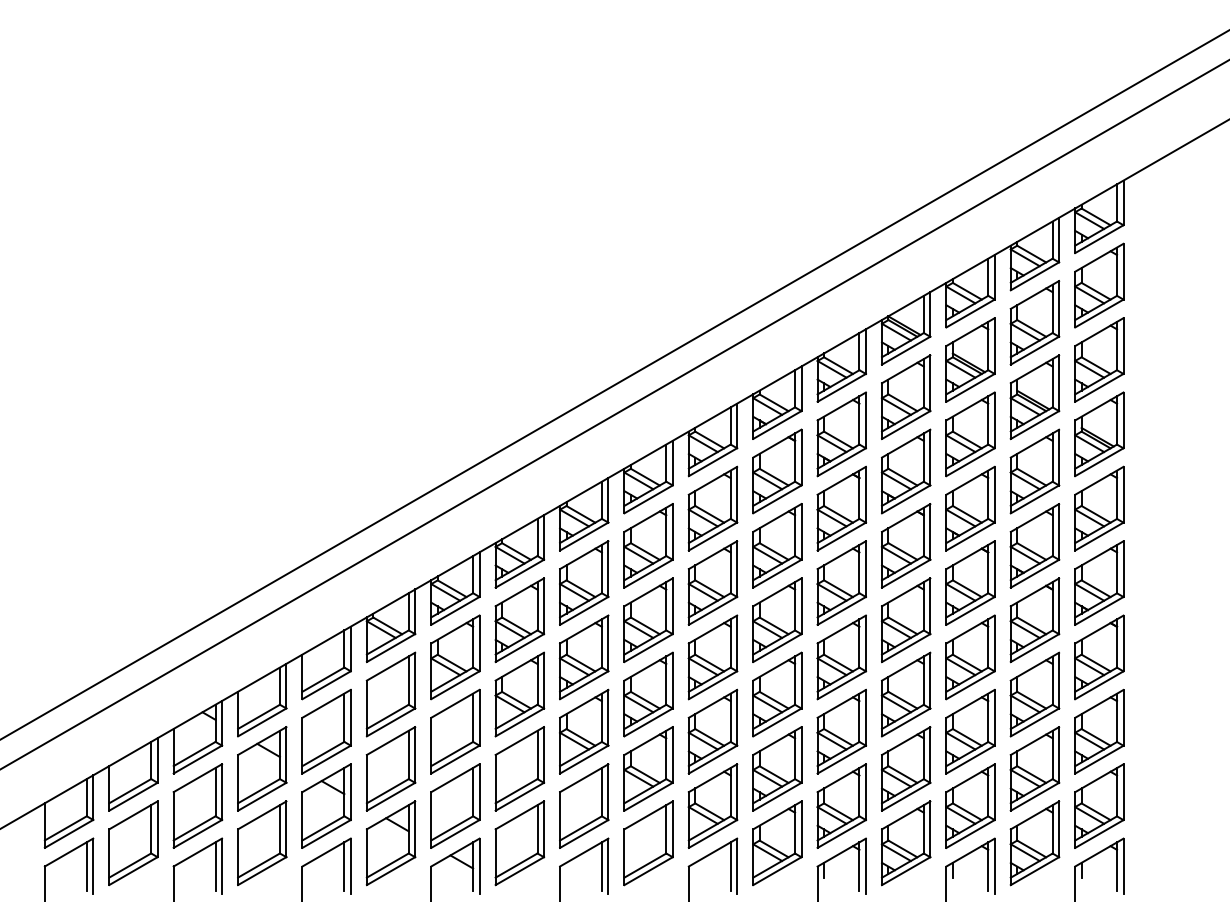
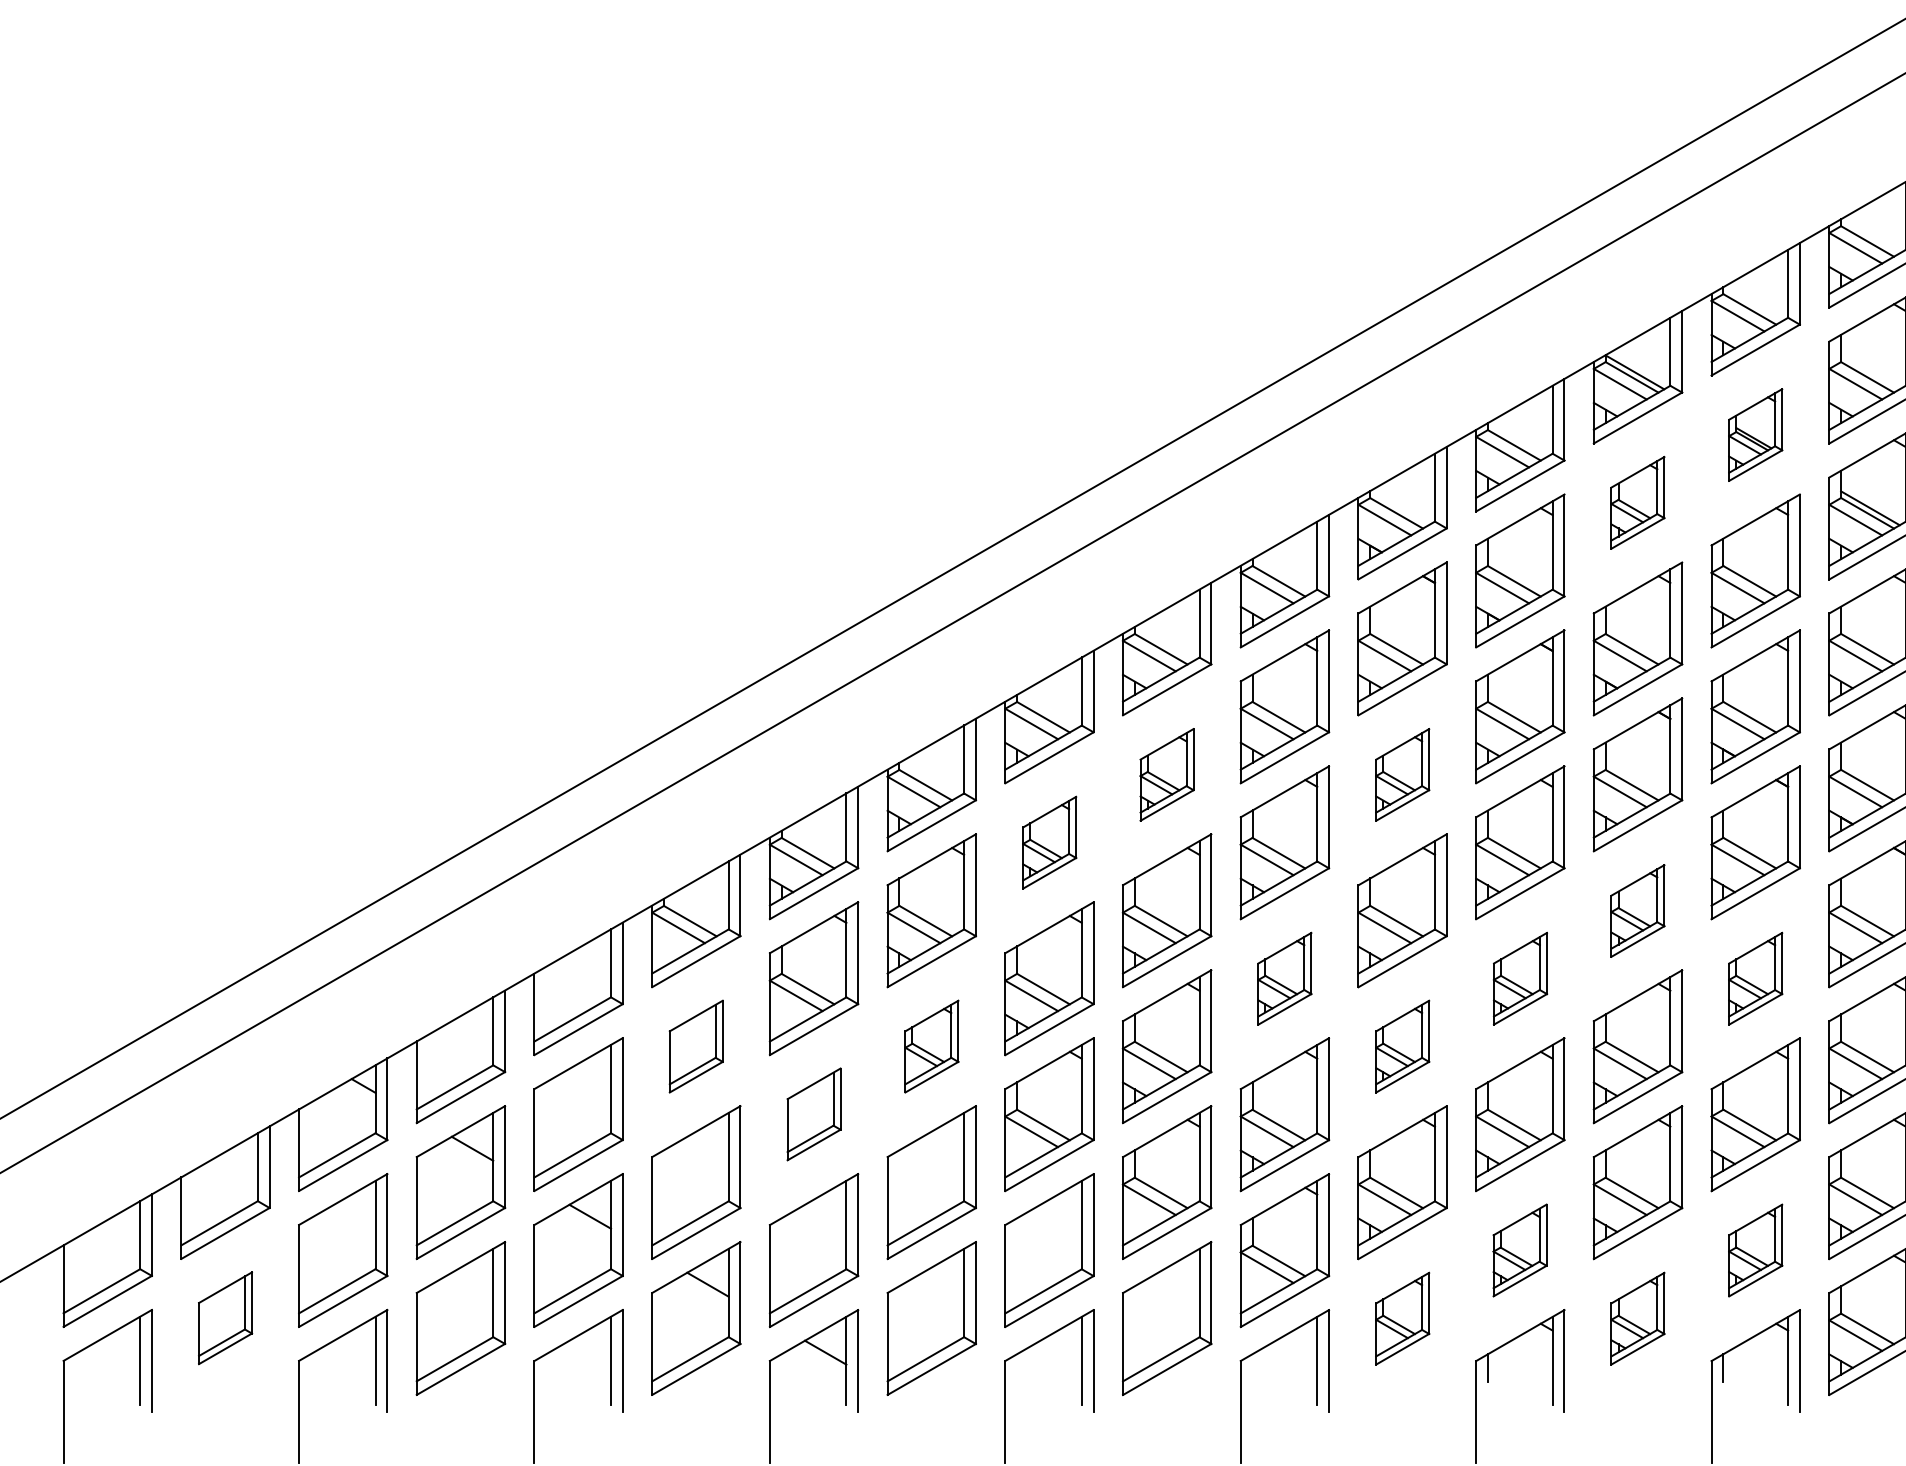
part: (970, 359) -> (1755, 434), size x0.6
part: (905, 396) -> (1636, 501), size x0.6
part: (648, 545) -> (1166, 774), size x0.6
part: (777, 545) -> (1402, 774), size x0.6
part: (584, 582) -> (1049, 841), size x0.6
part: (905, 620) -> (1636, 911), size x0.6
part: (712, 657) -> (1283, 978), size x0.6
part: (841, 657) -> (1519, 978), size x0.6
part: (970, 657) -> (1755, 978), size x0.6
part: (390, 694) -> (695, 1046), size x0.6
part: (519, 694) -> (931, 1046), size x0.6
part: (777, 694) -> (1402, 1046), size x0.6
part: (455, 731) -> (814, 1114), size x0.6
part: (841, 805) -> (1519, 1249), size x0.6
part: (970, 805) -> (1755, 1249), size x0.6
part: (133, 842) -> (225, 1317), size x0.6
part: (777, 843) -> (1402, 1318), size x0.6
part: (905, 843) -> (1636, 1318), size x0.6

